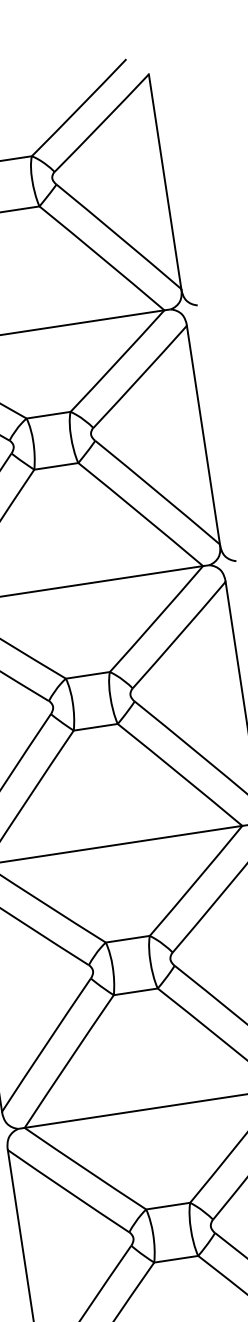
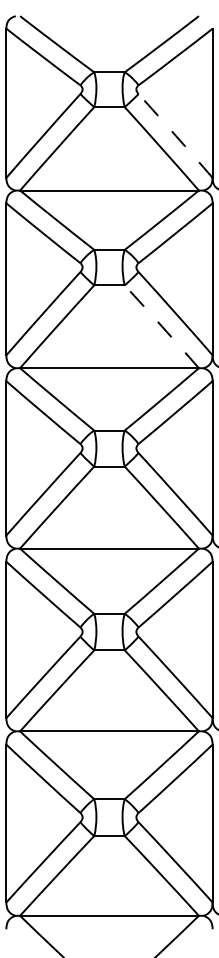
arc: (118, 236) -> (175, 135), solid -> dashed
arc: (141, 513) -> (162, 326), solid -> dashed

